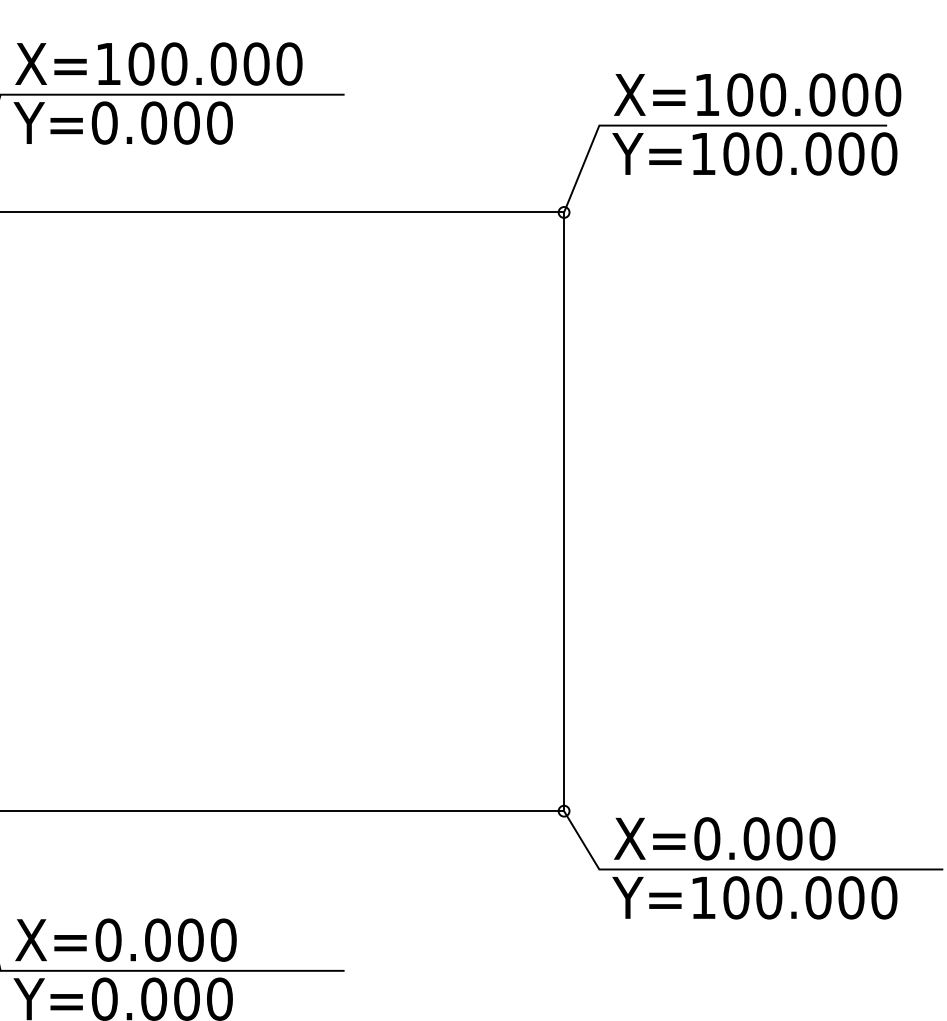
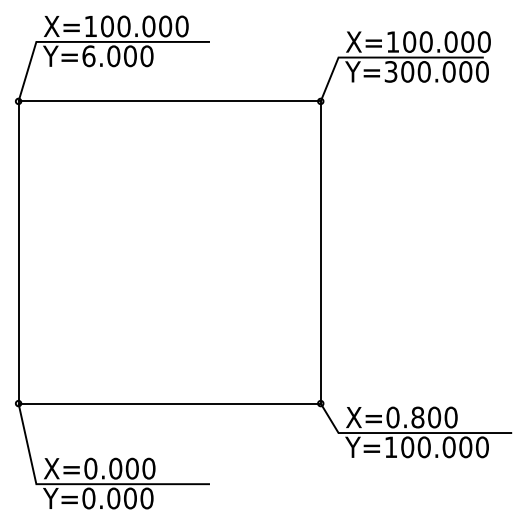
text: (103, 121) -> (88, 55), Y=0.000 -> Y=6.000
text: (702, 153) -> (390, 71), Y=100.000 -> Y=300.000
text: (755, 838) -> (417, 417), X=0.000 -> X=0.800

